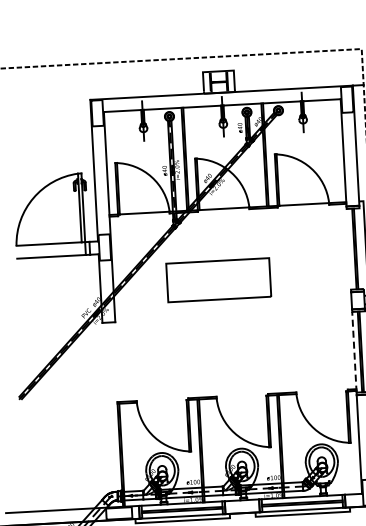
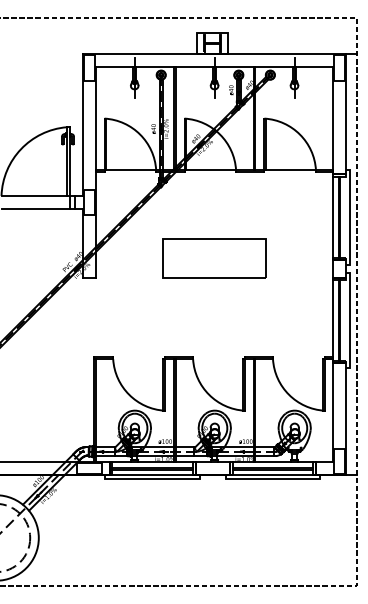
line: (349, 249) -> (333, 217), added
part: (218, 280) -> (214, 258), moved
line: (354, 352) -> (333, 320), dashed -> solid

